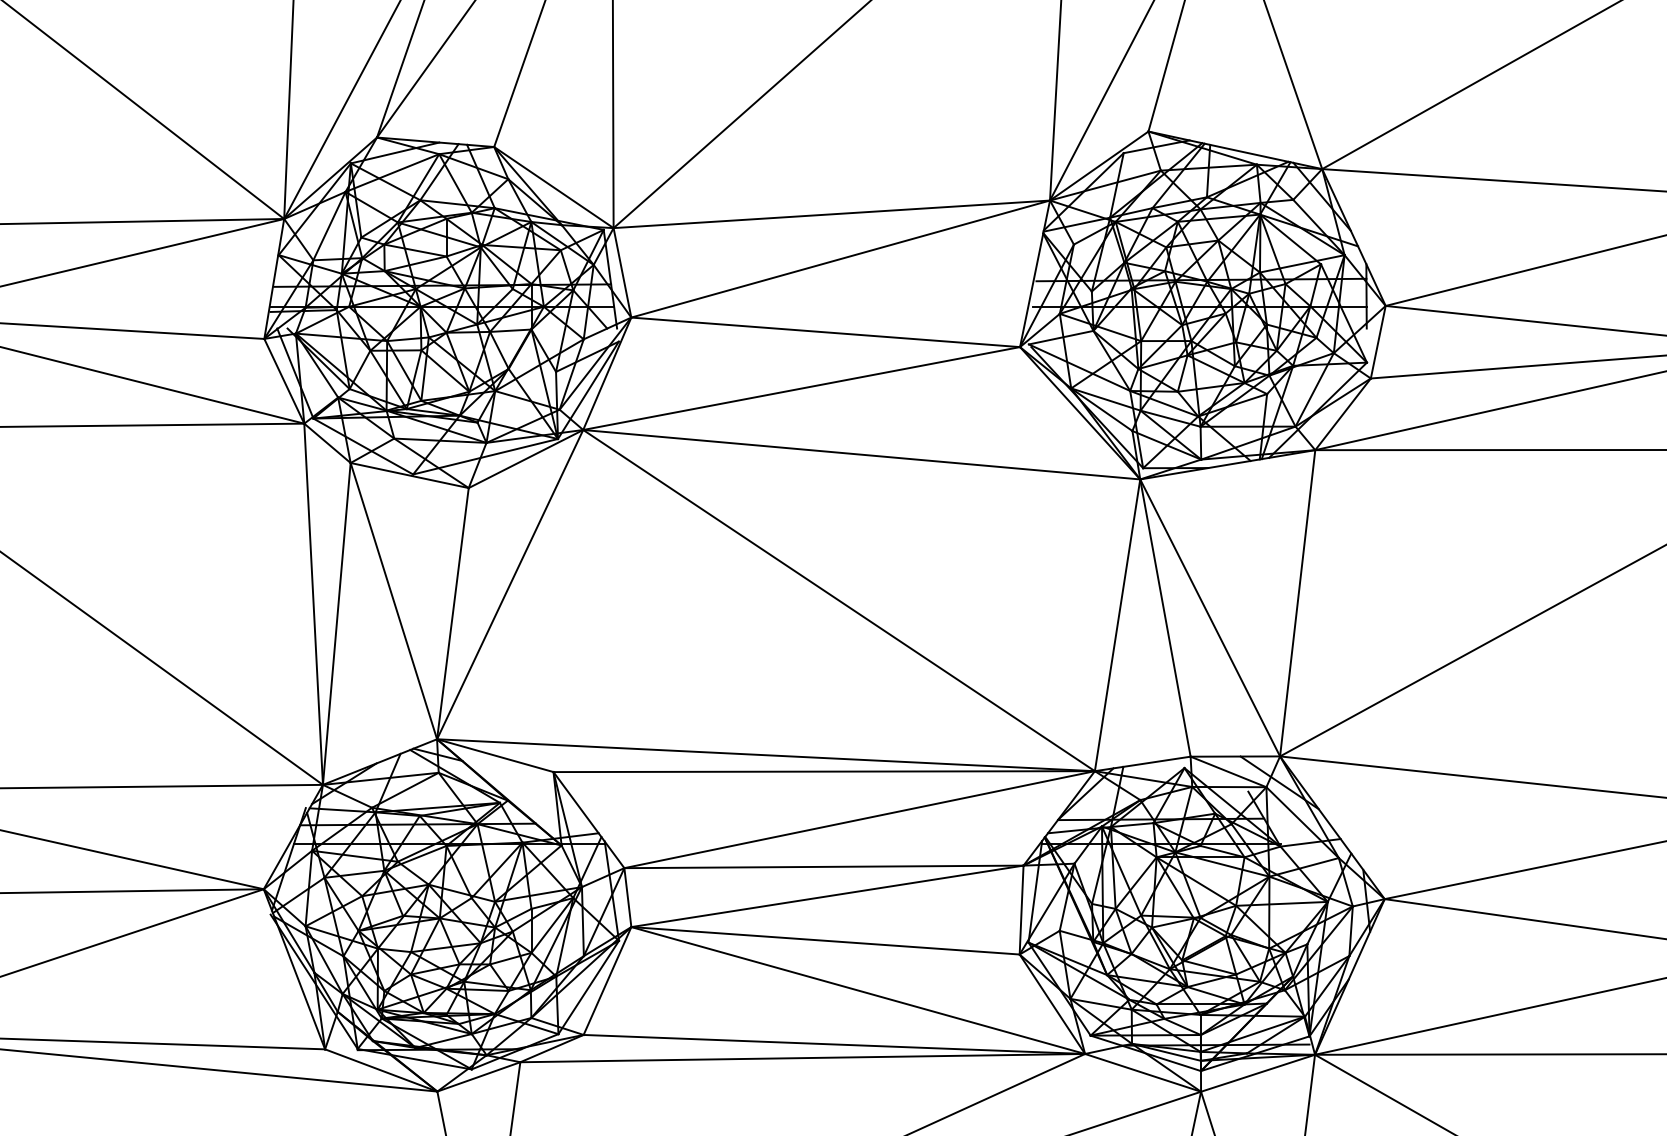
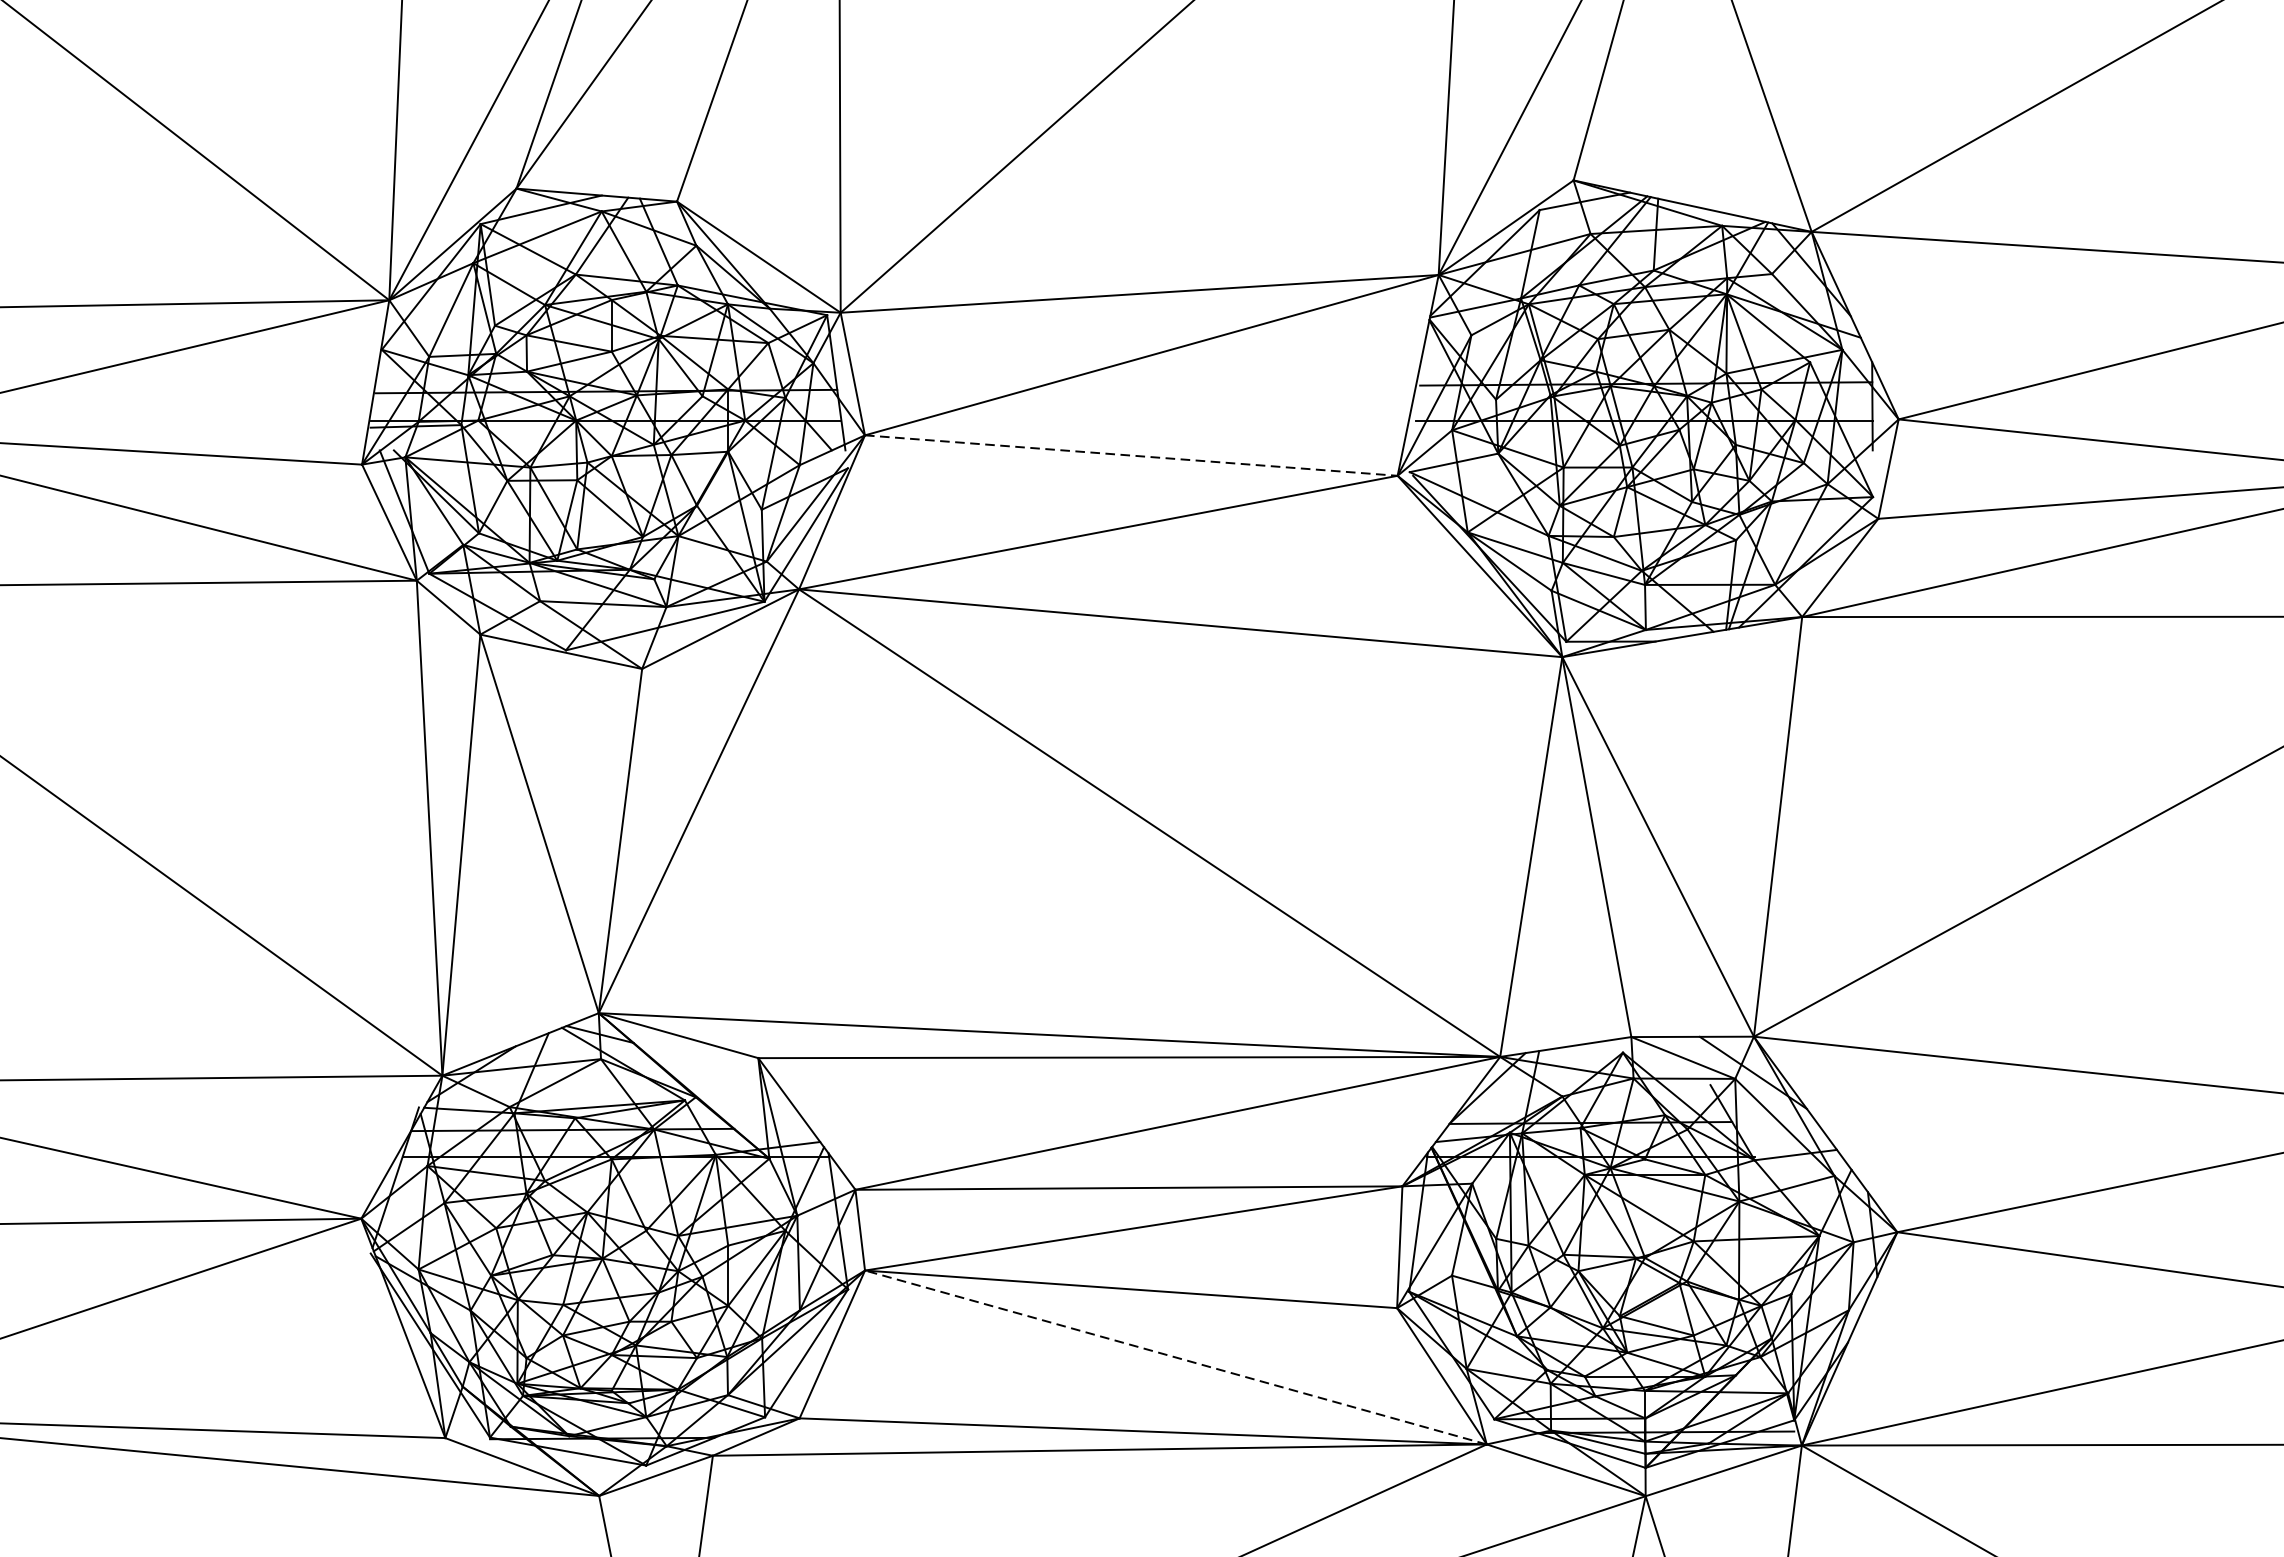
line: (825, 332) -> (1131, 455), solid -> dashed
line: (858, 990) -> (1176, 1357), solid -> dashed

